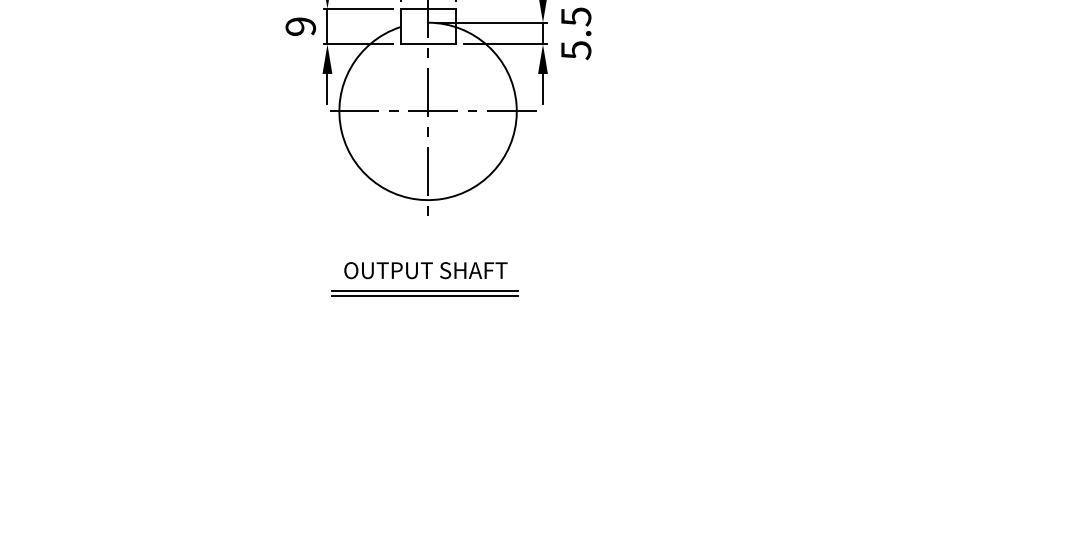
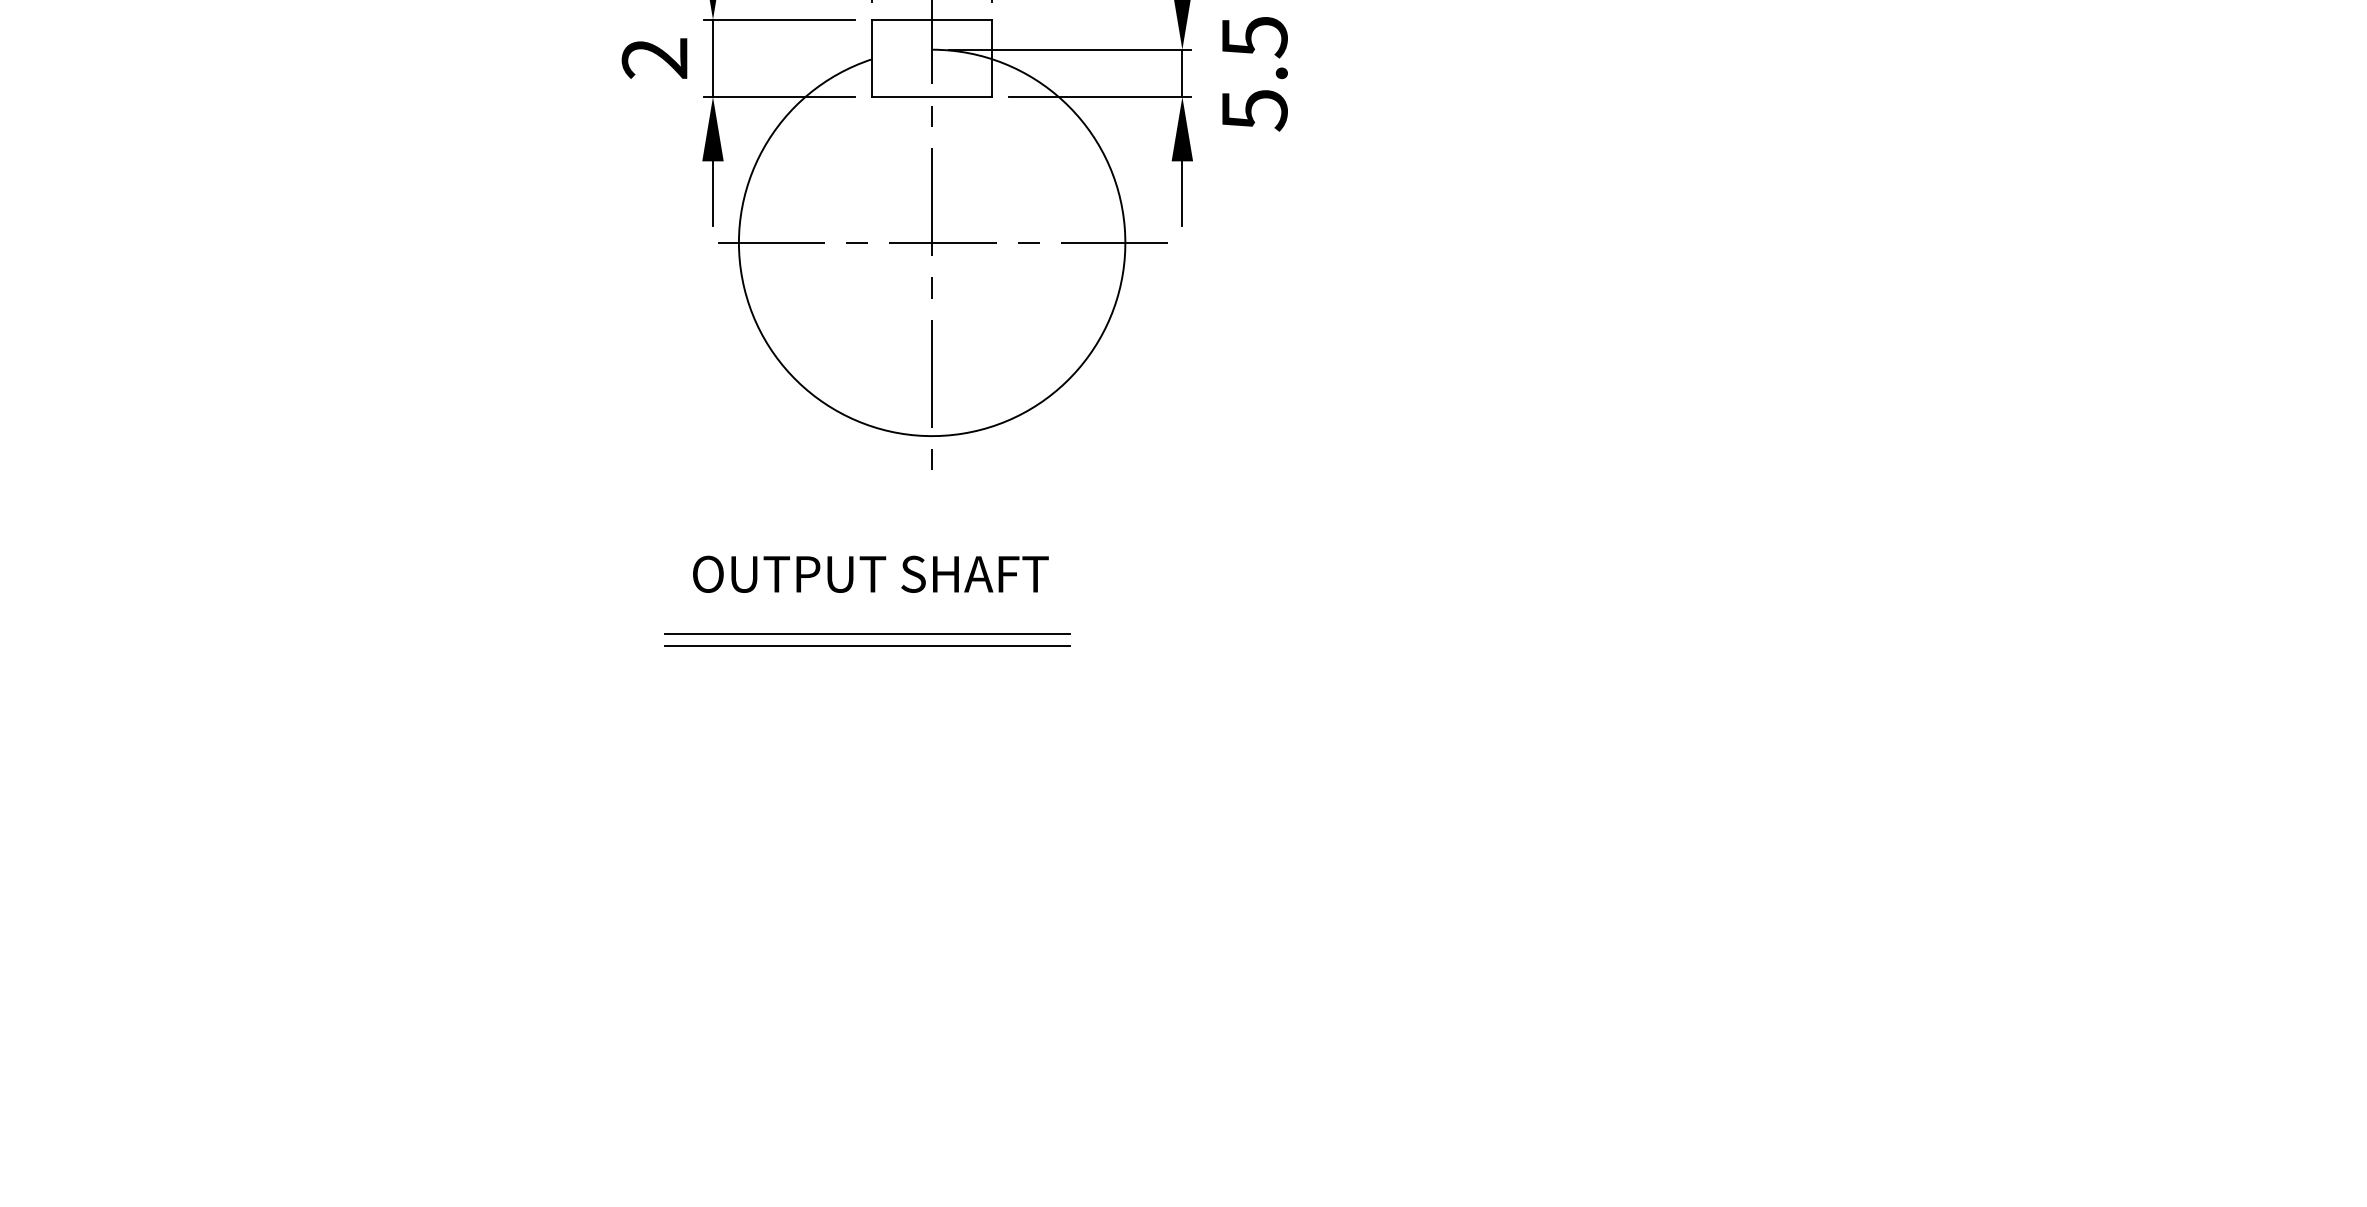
text: (301, 26) -> (656, 57), 9 -> 2
text: (425, 270) -> (869, 574), moved
part: (424, 293) -> (865, 639), moved

